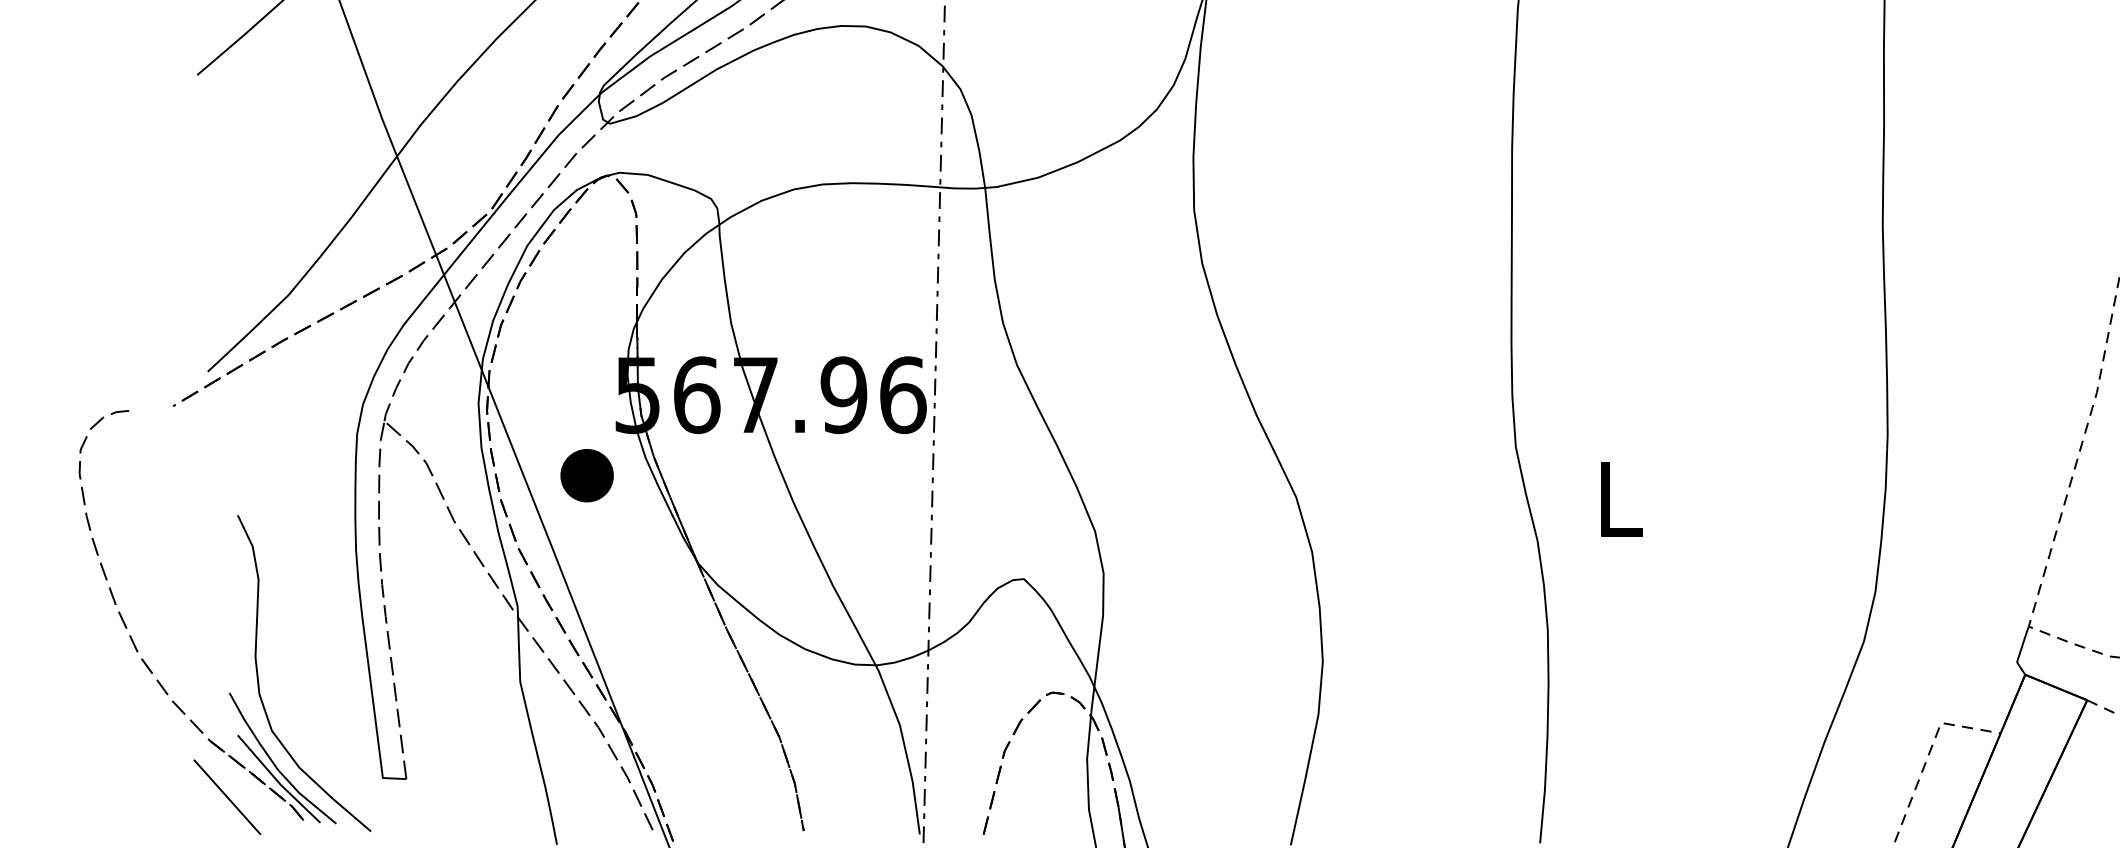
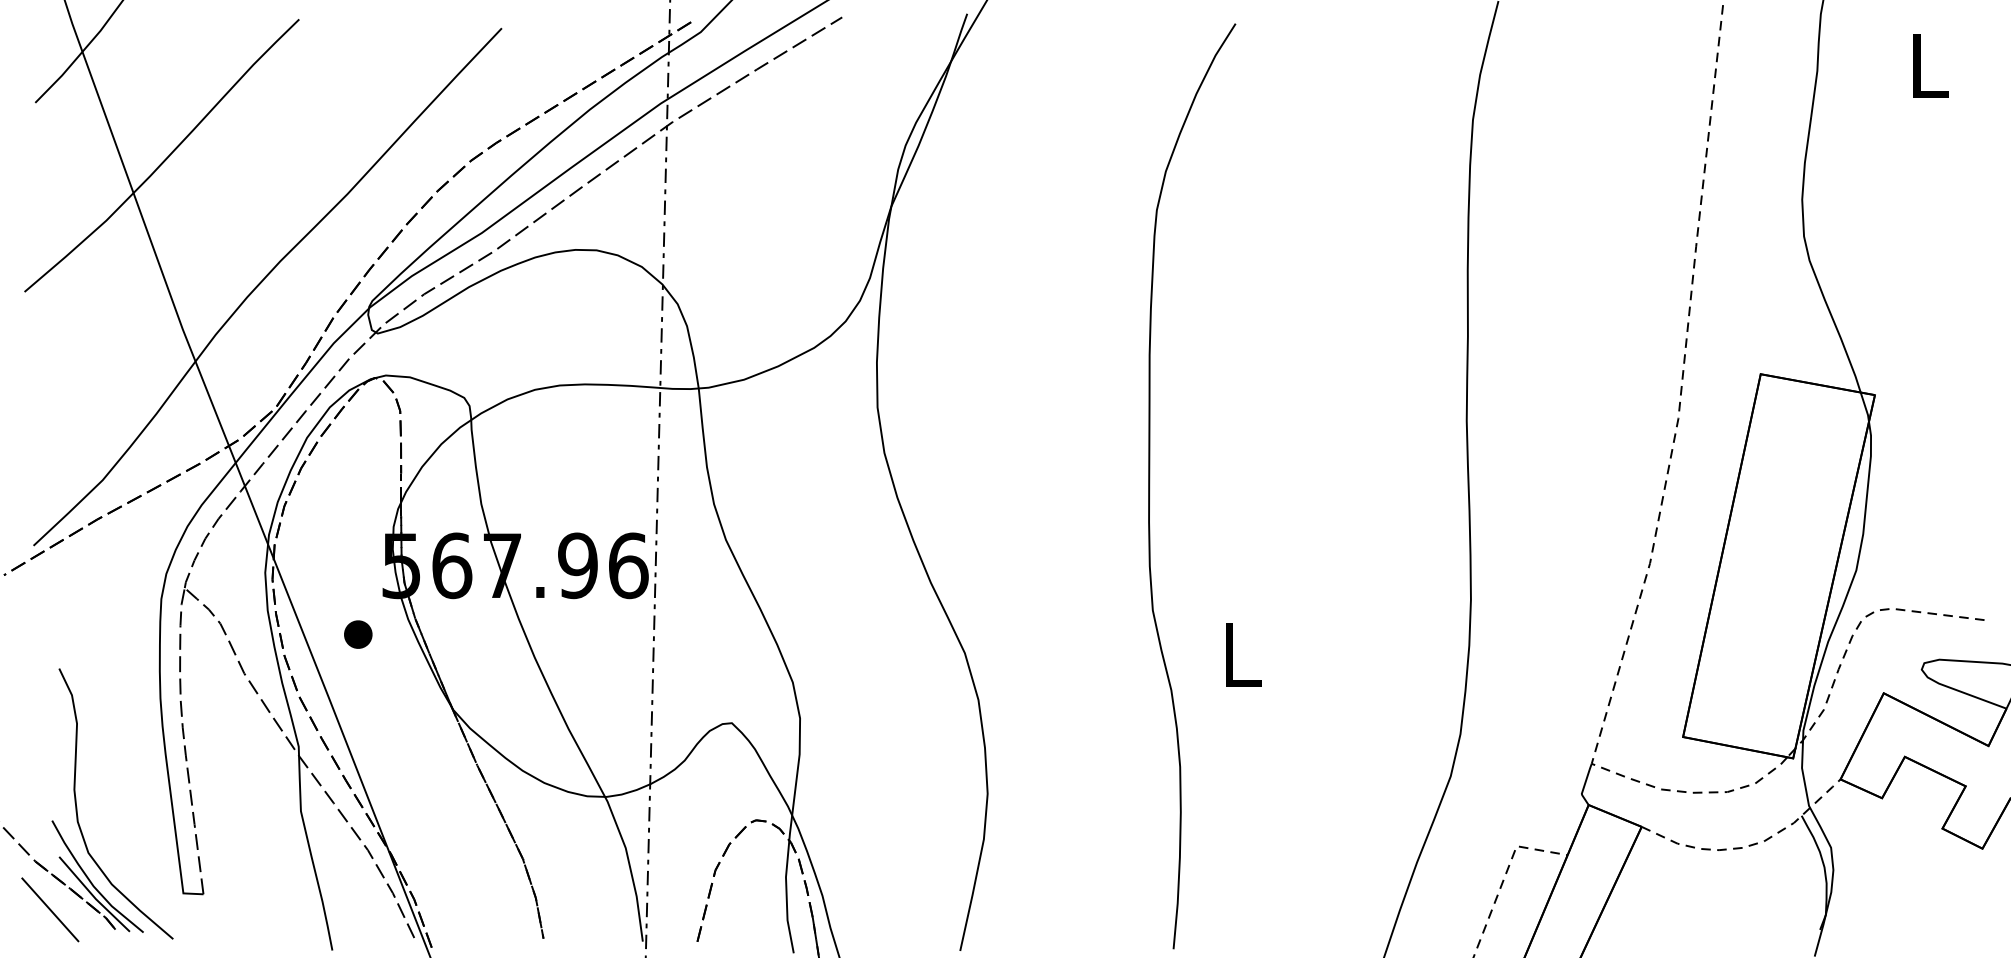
part: (587, 475) -> (358, 634), size x0.62

